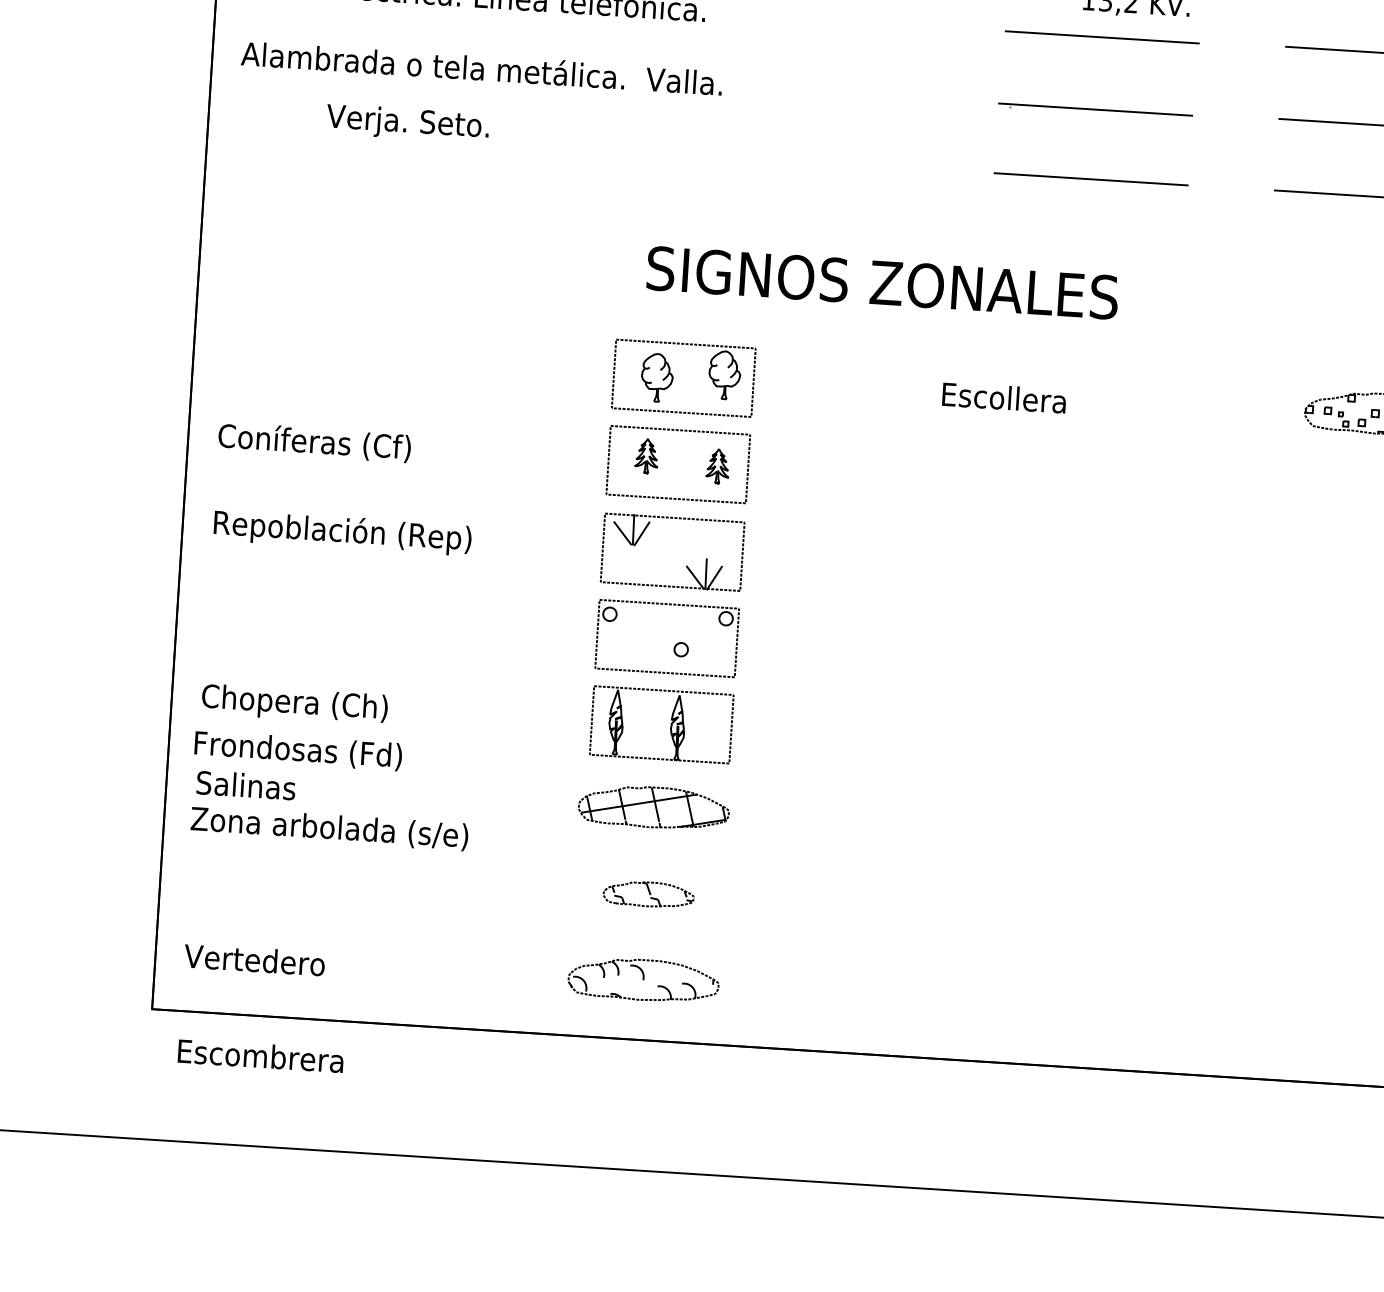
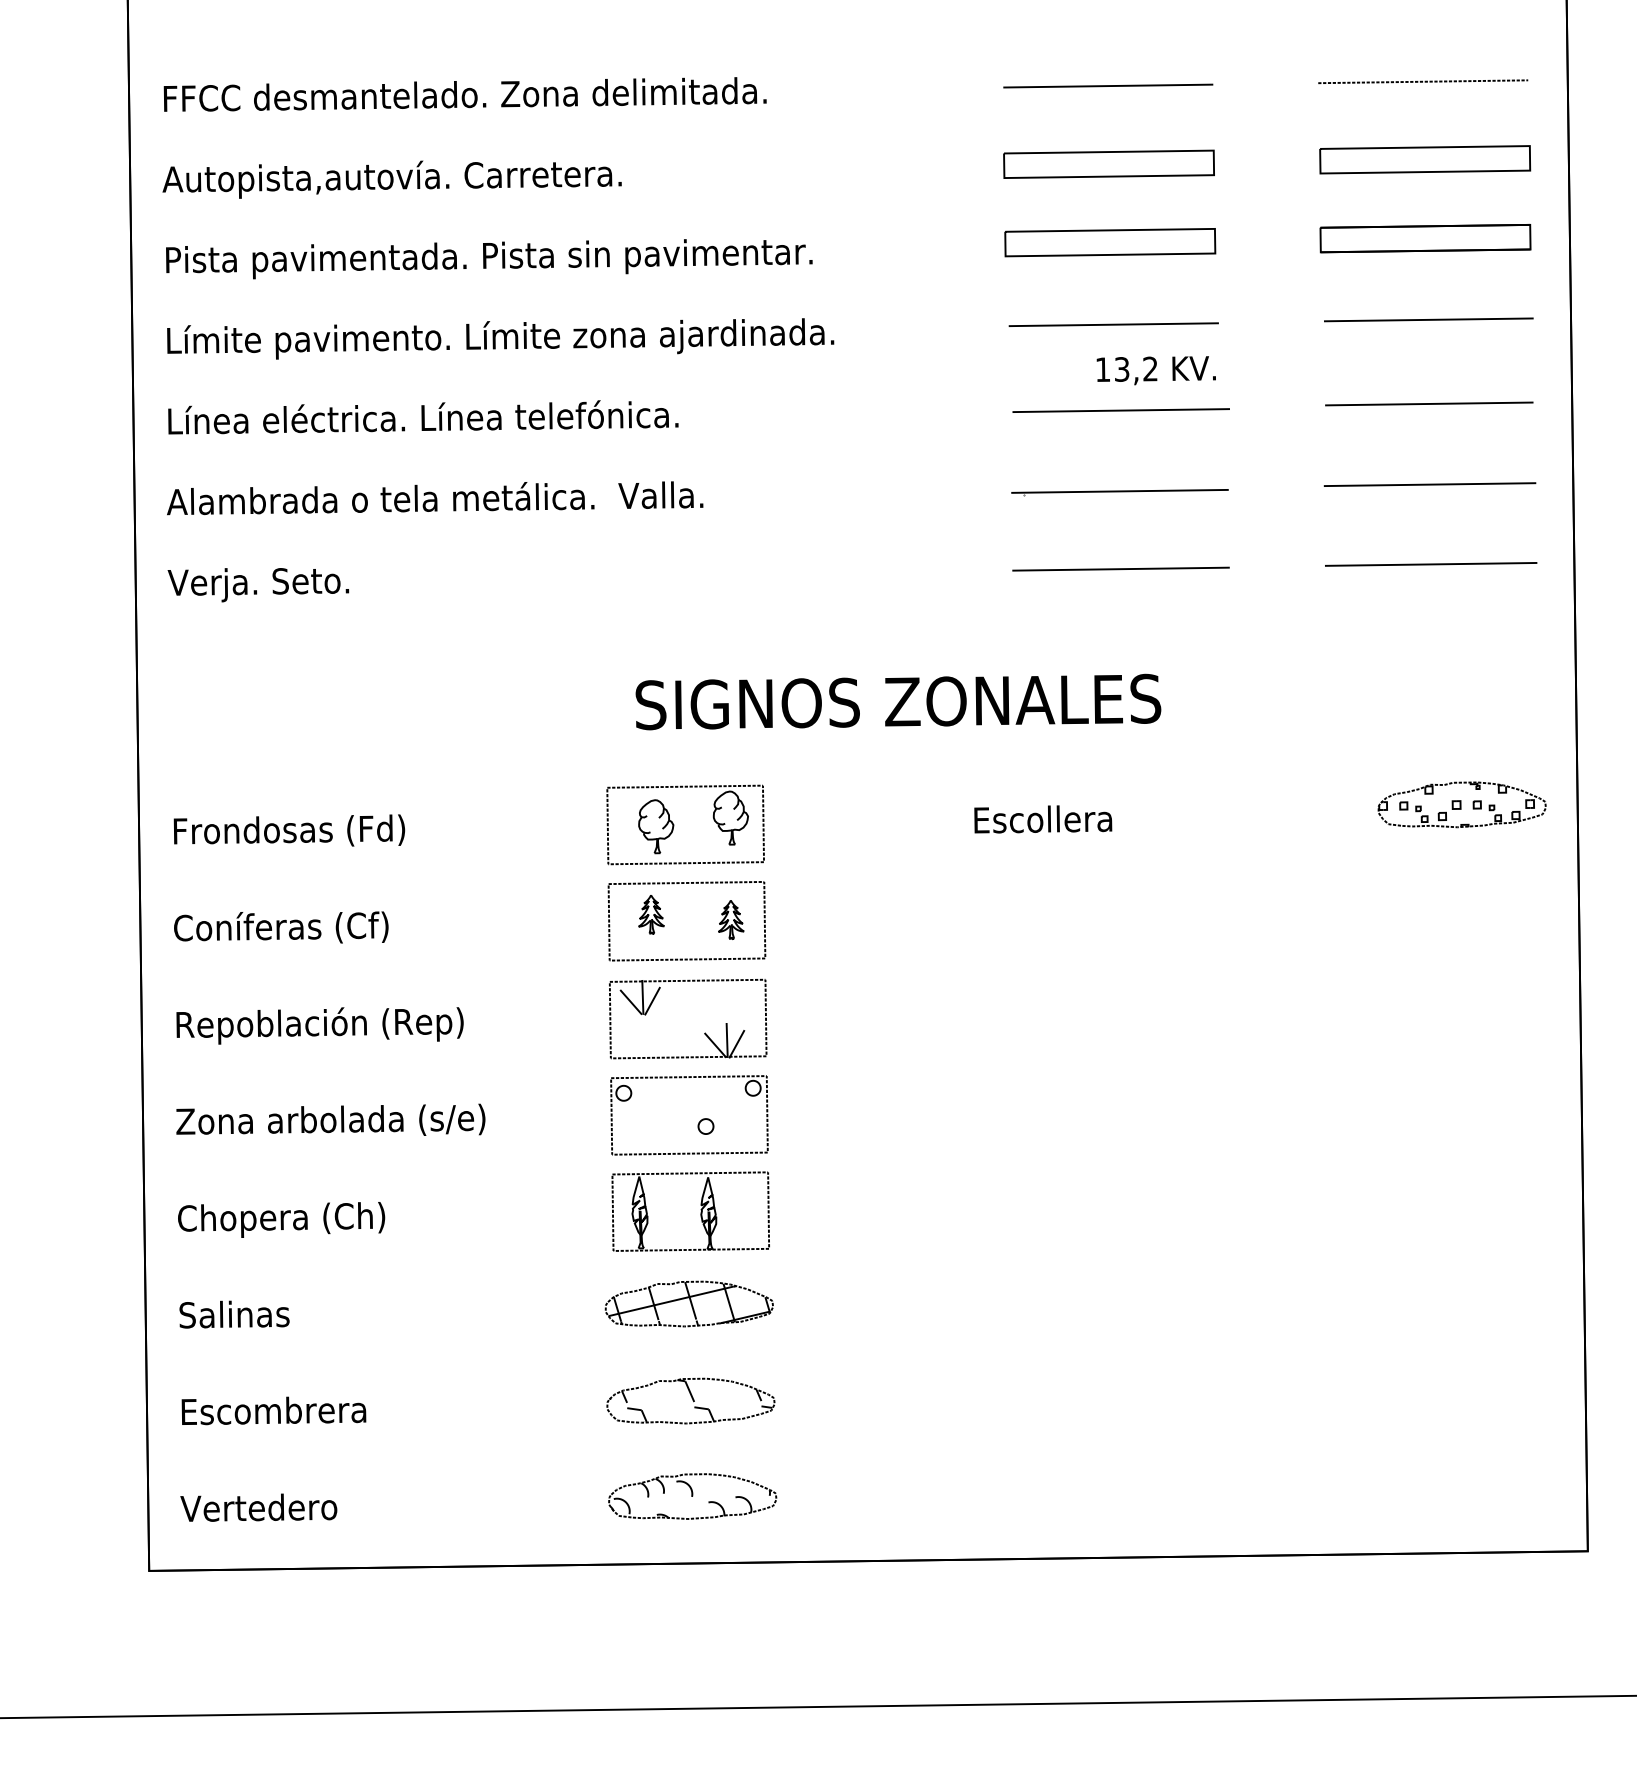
text: (407, 124) -> (258, 585), moved
text: (298, 749) -> (289, 830), moved
text: (329, 827) -> (330, 1119), moved
part: (648, 893) -> (690, 1400), size x1.67
text: (260, 1055) -> (273, 1410), moved

